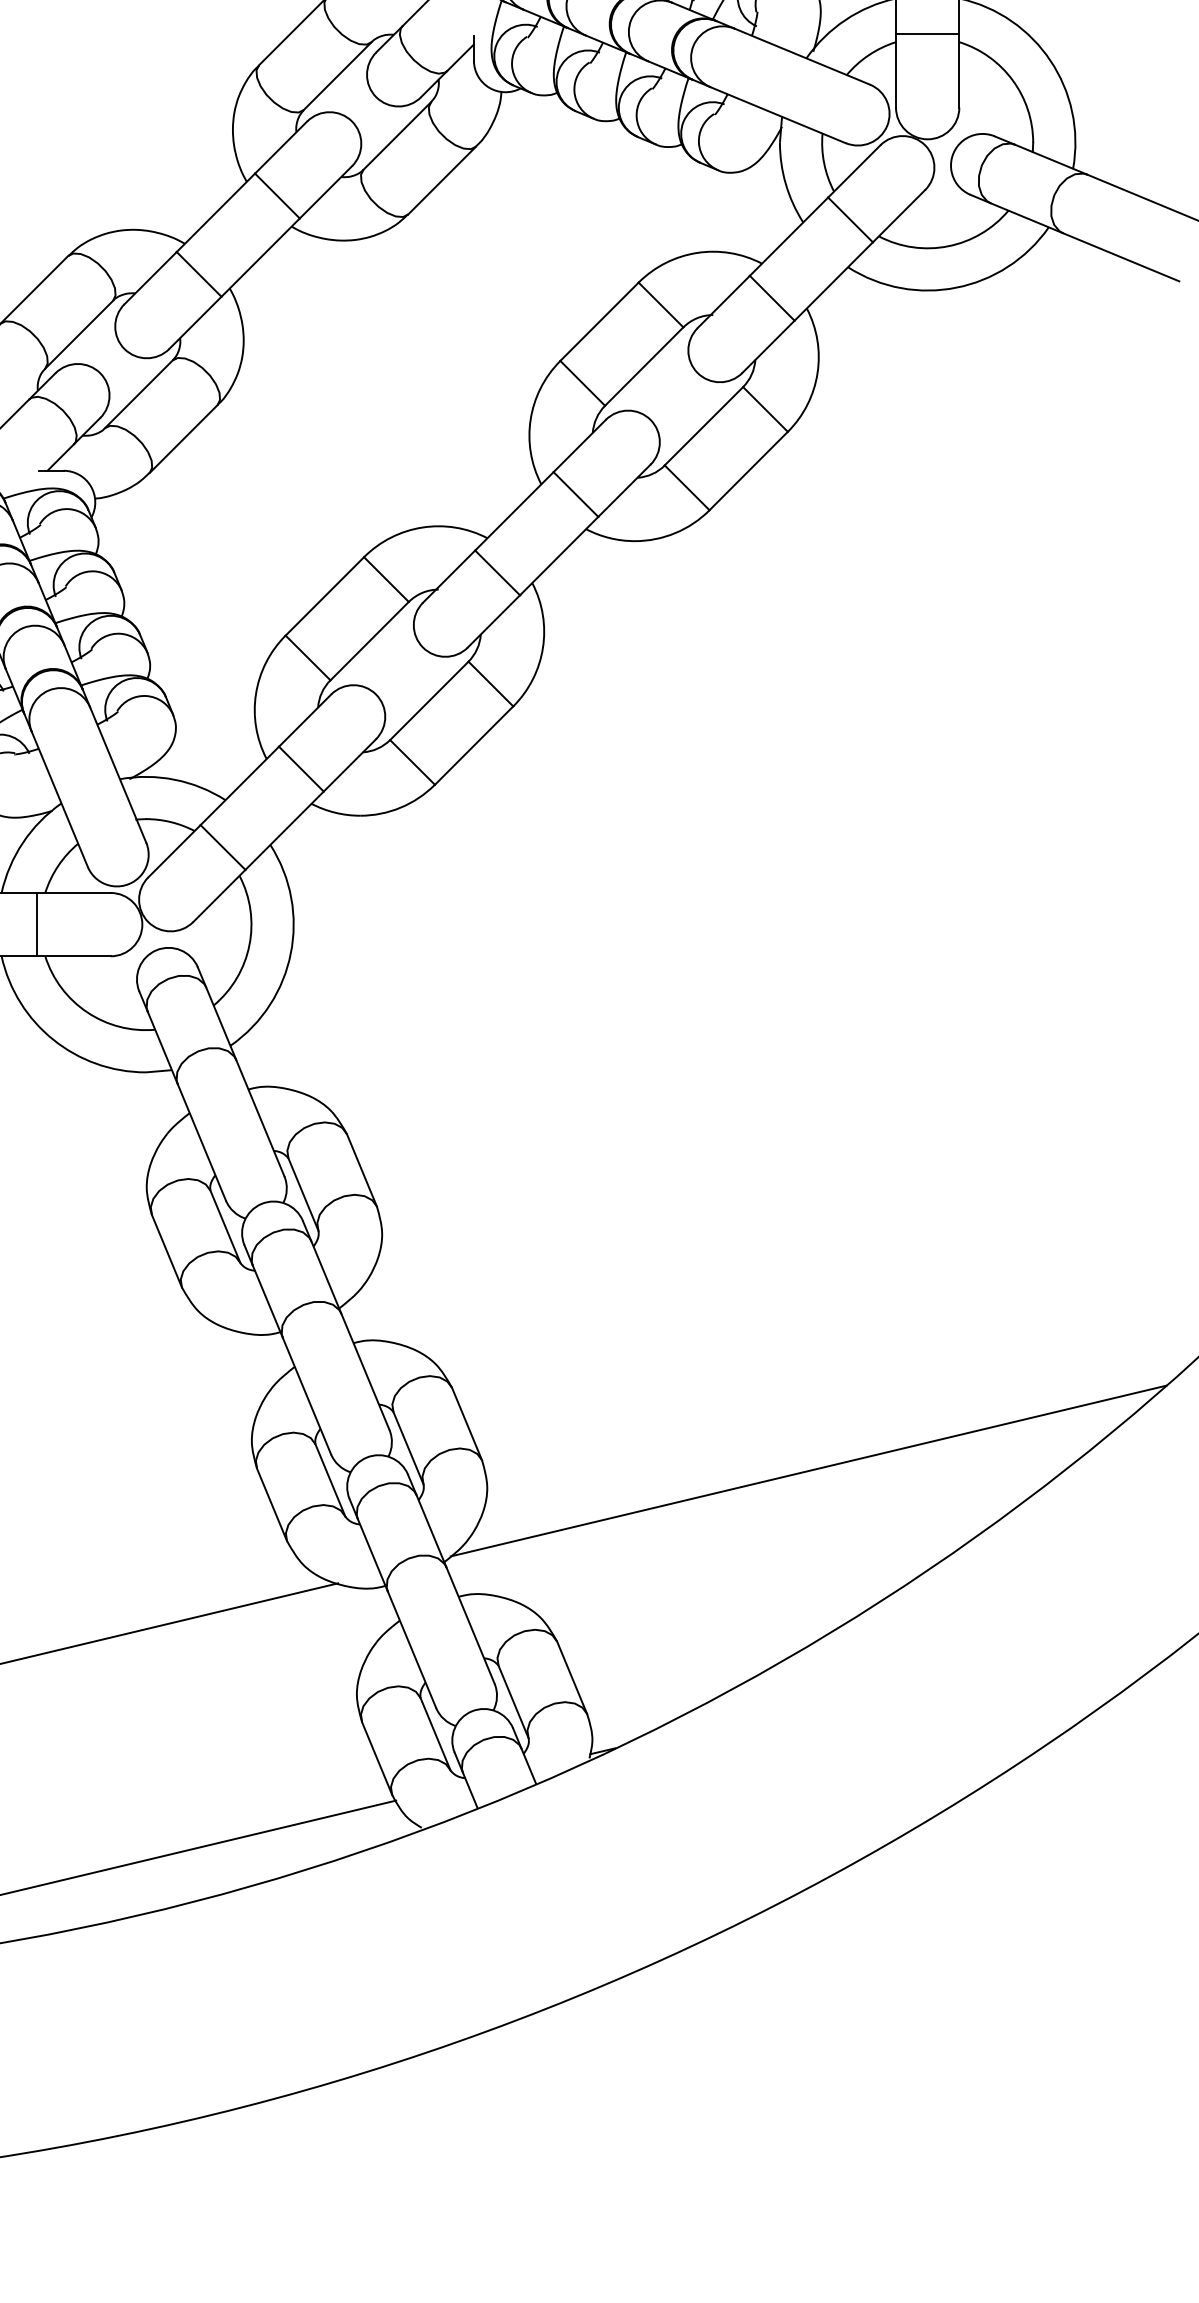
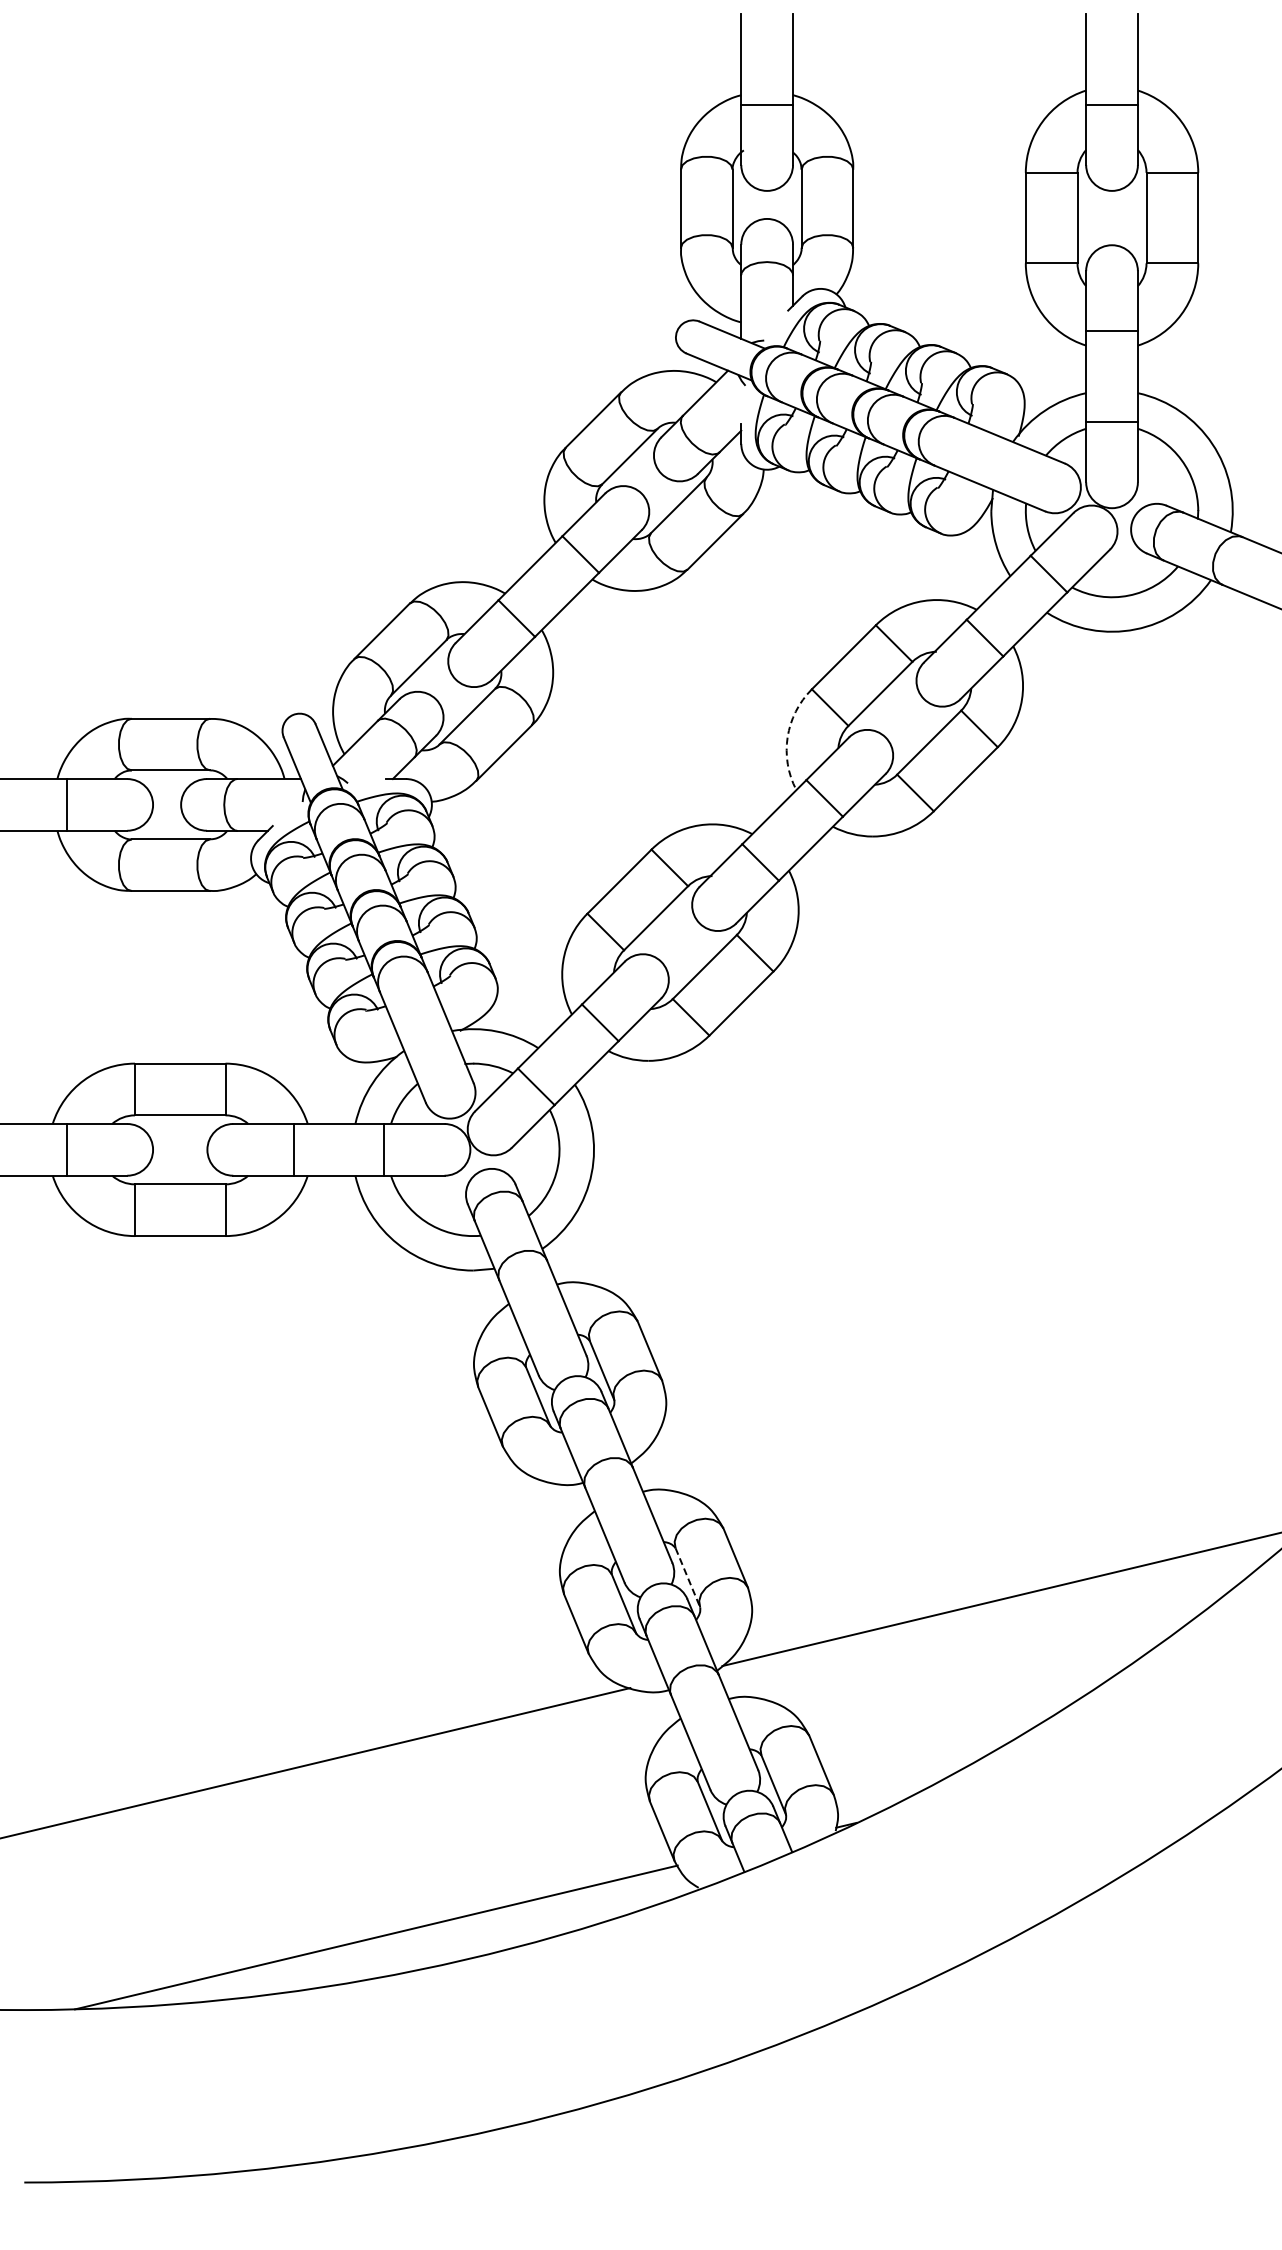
arc: (530, 419) -> (787, 737), solid -> dashed
line: (409, 1449) -> (688, 1578), solid -> dashed

